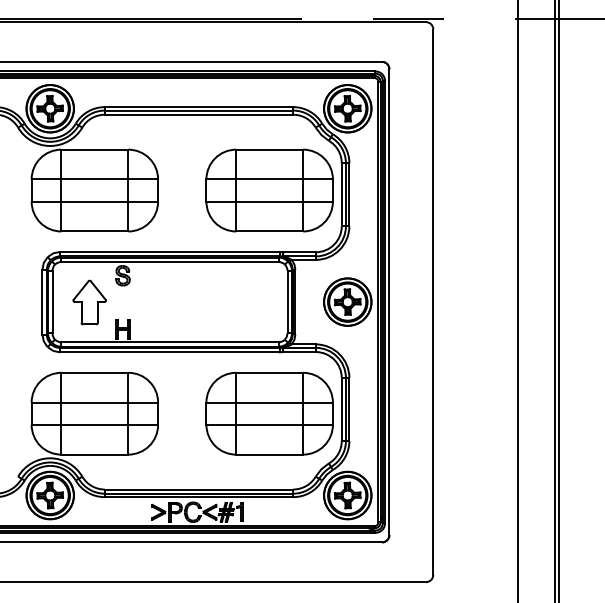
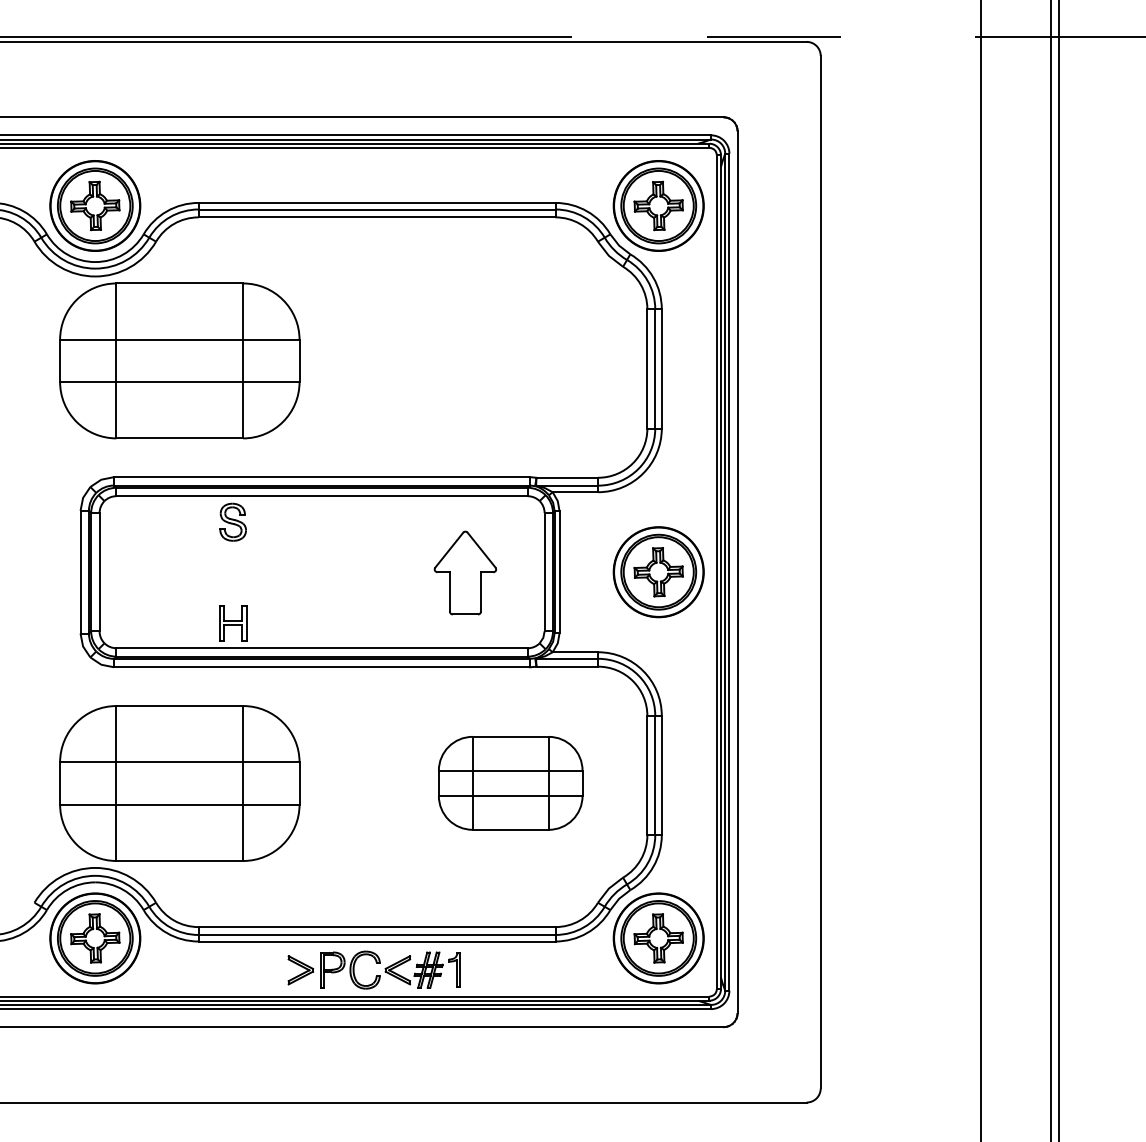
part: (269, 190) -> (510, 360), removed
part: (89, 302) -> (465, 572), moved
part: (269, 413) -> (510, 783), size x0.6

